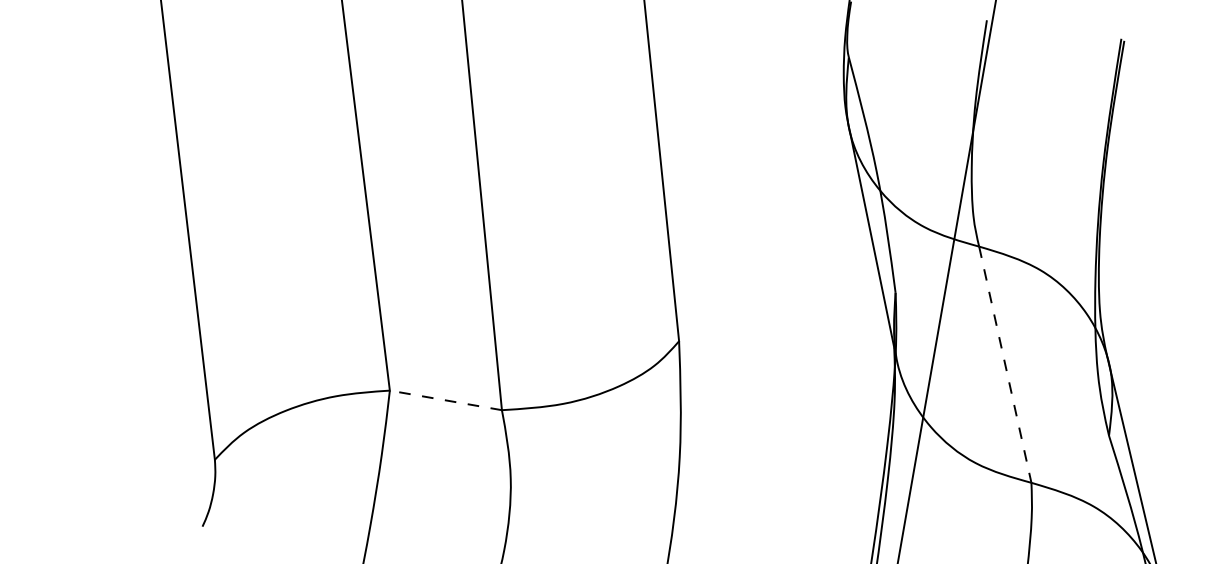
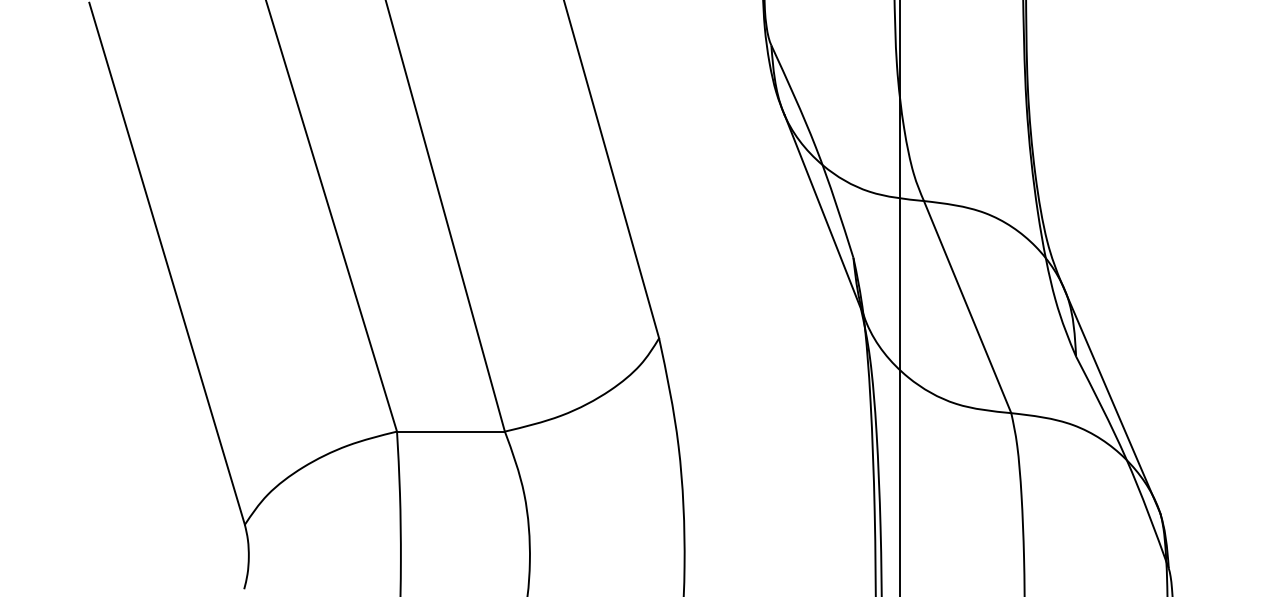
line: (1005, 365) -> (967, 307), dashed -> solid
line: (445, 400) -> (450, 431), dashed -> solid

